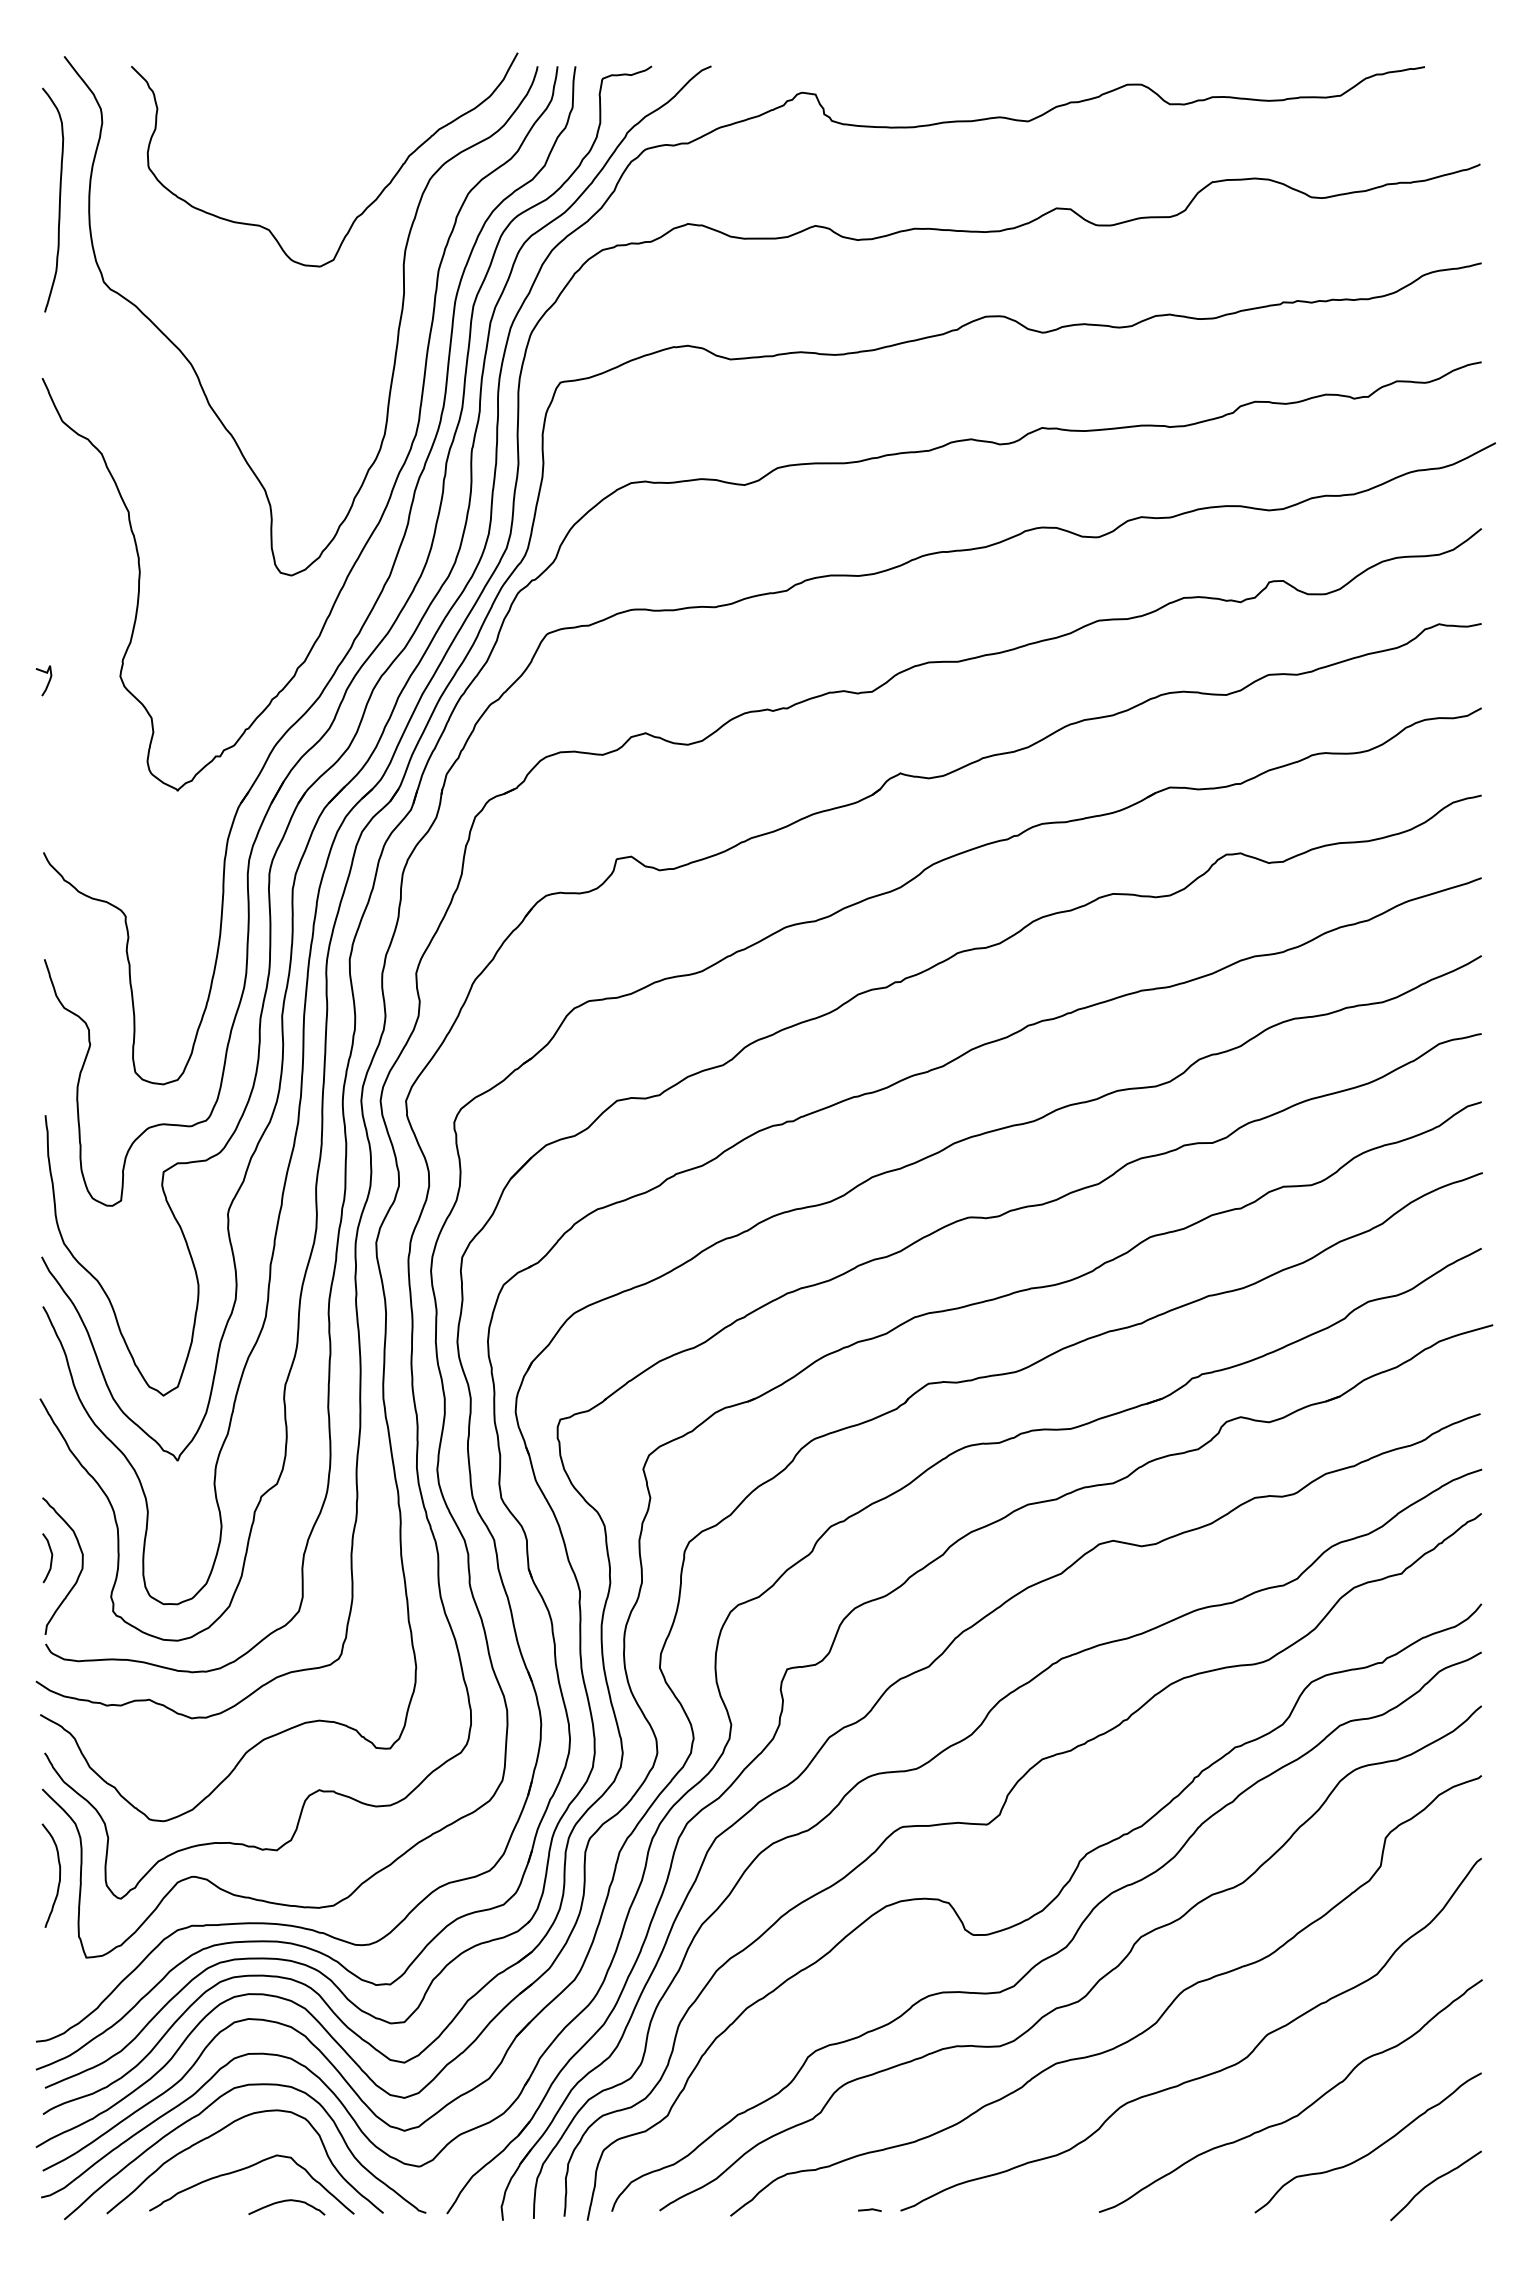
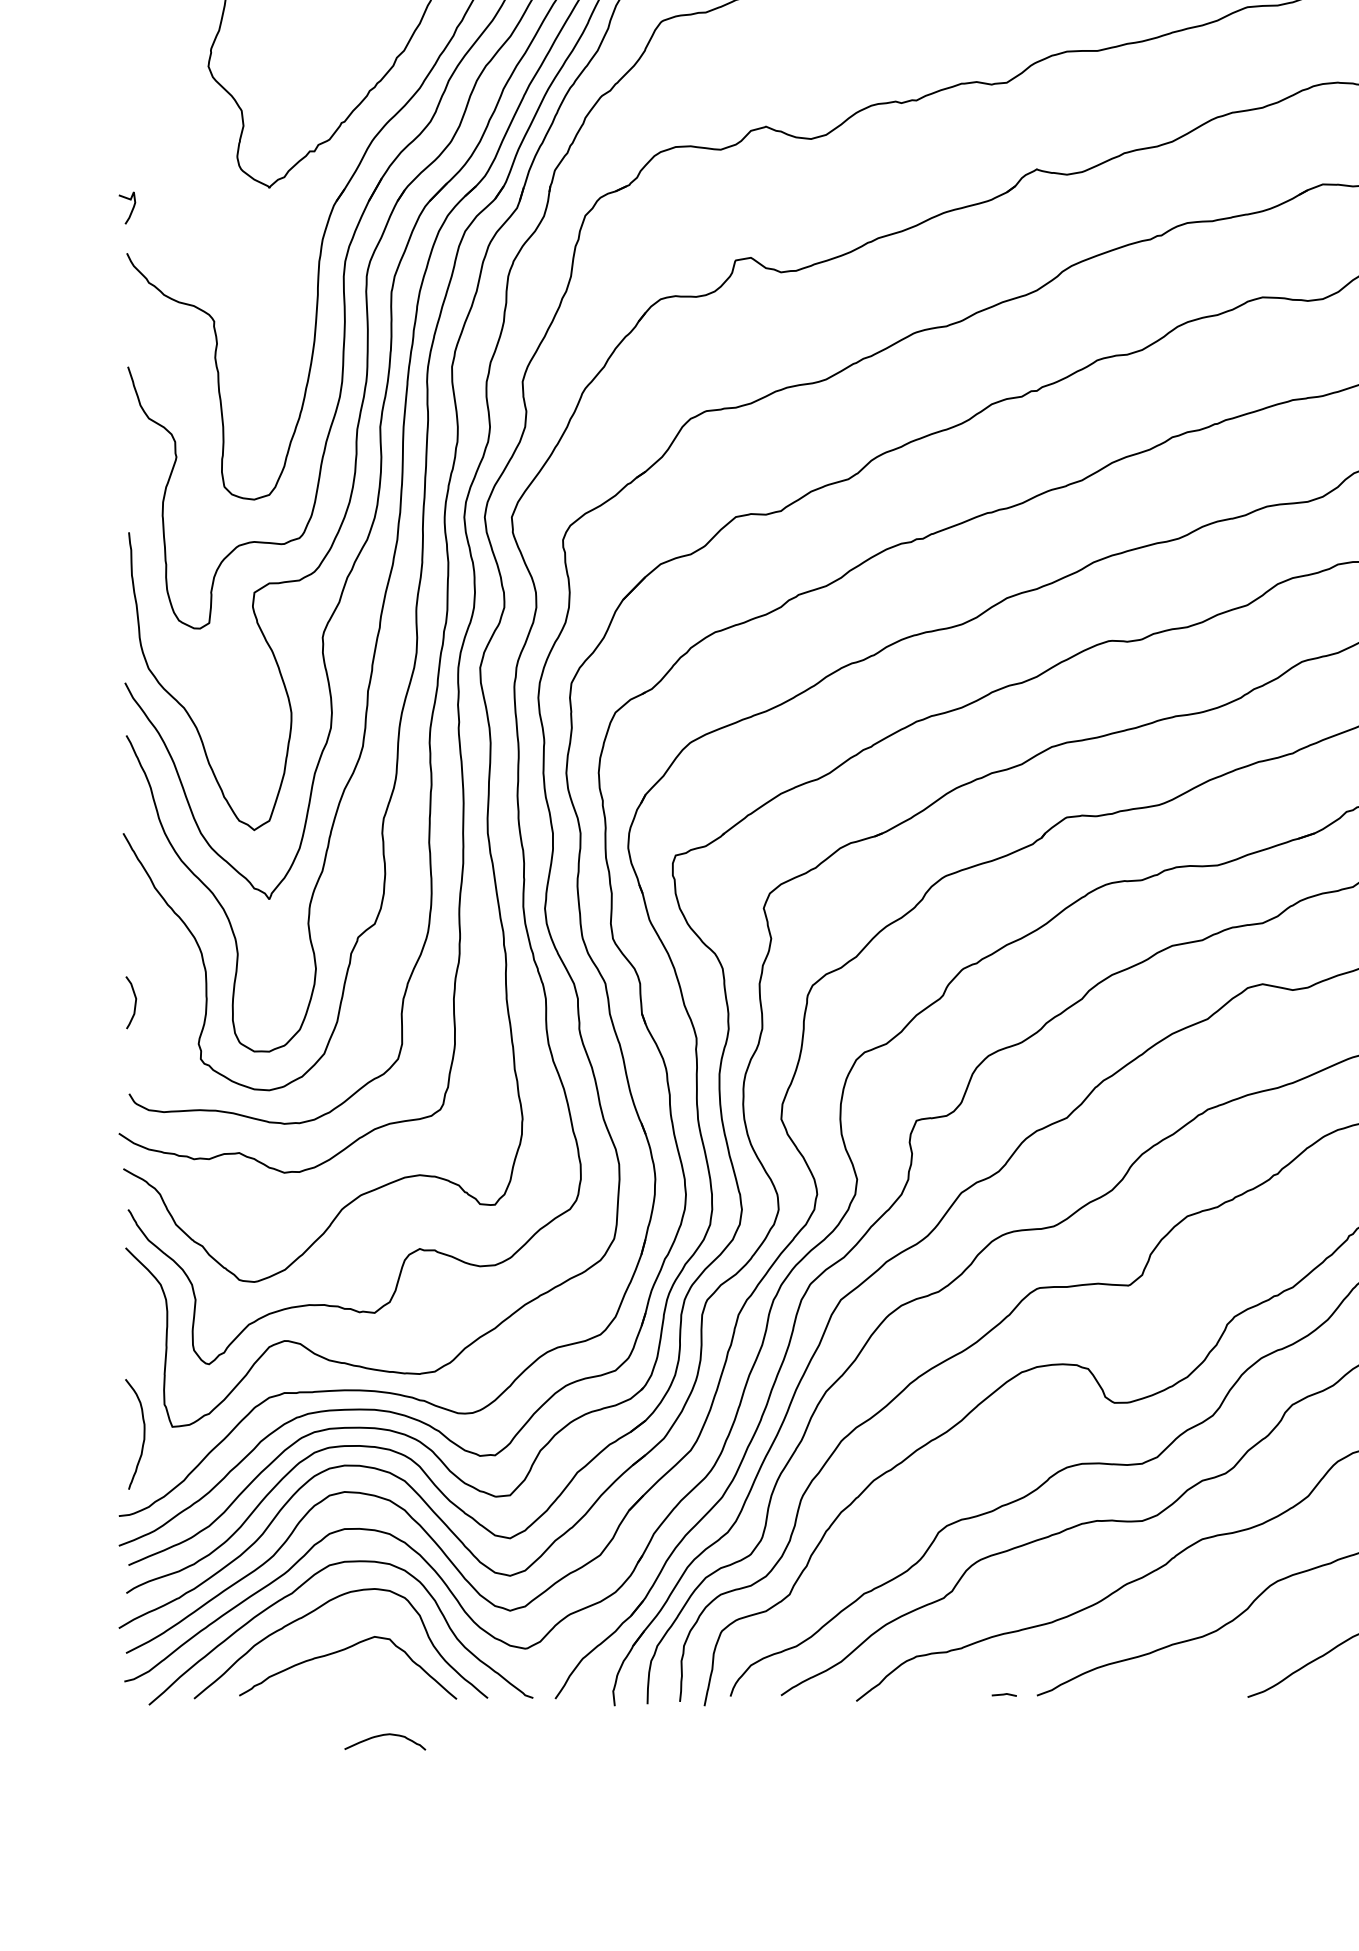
curve: (48, 680) -> (132, 207), moved
curve: (78, 1574) -> (164, 1020), removed
curve: (59, 1875) -> (143, 1434), moved
curve: (283, 2202) -> (381, 1736), moved

